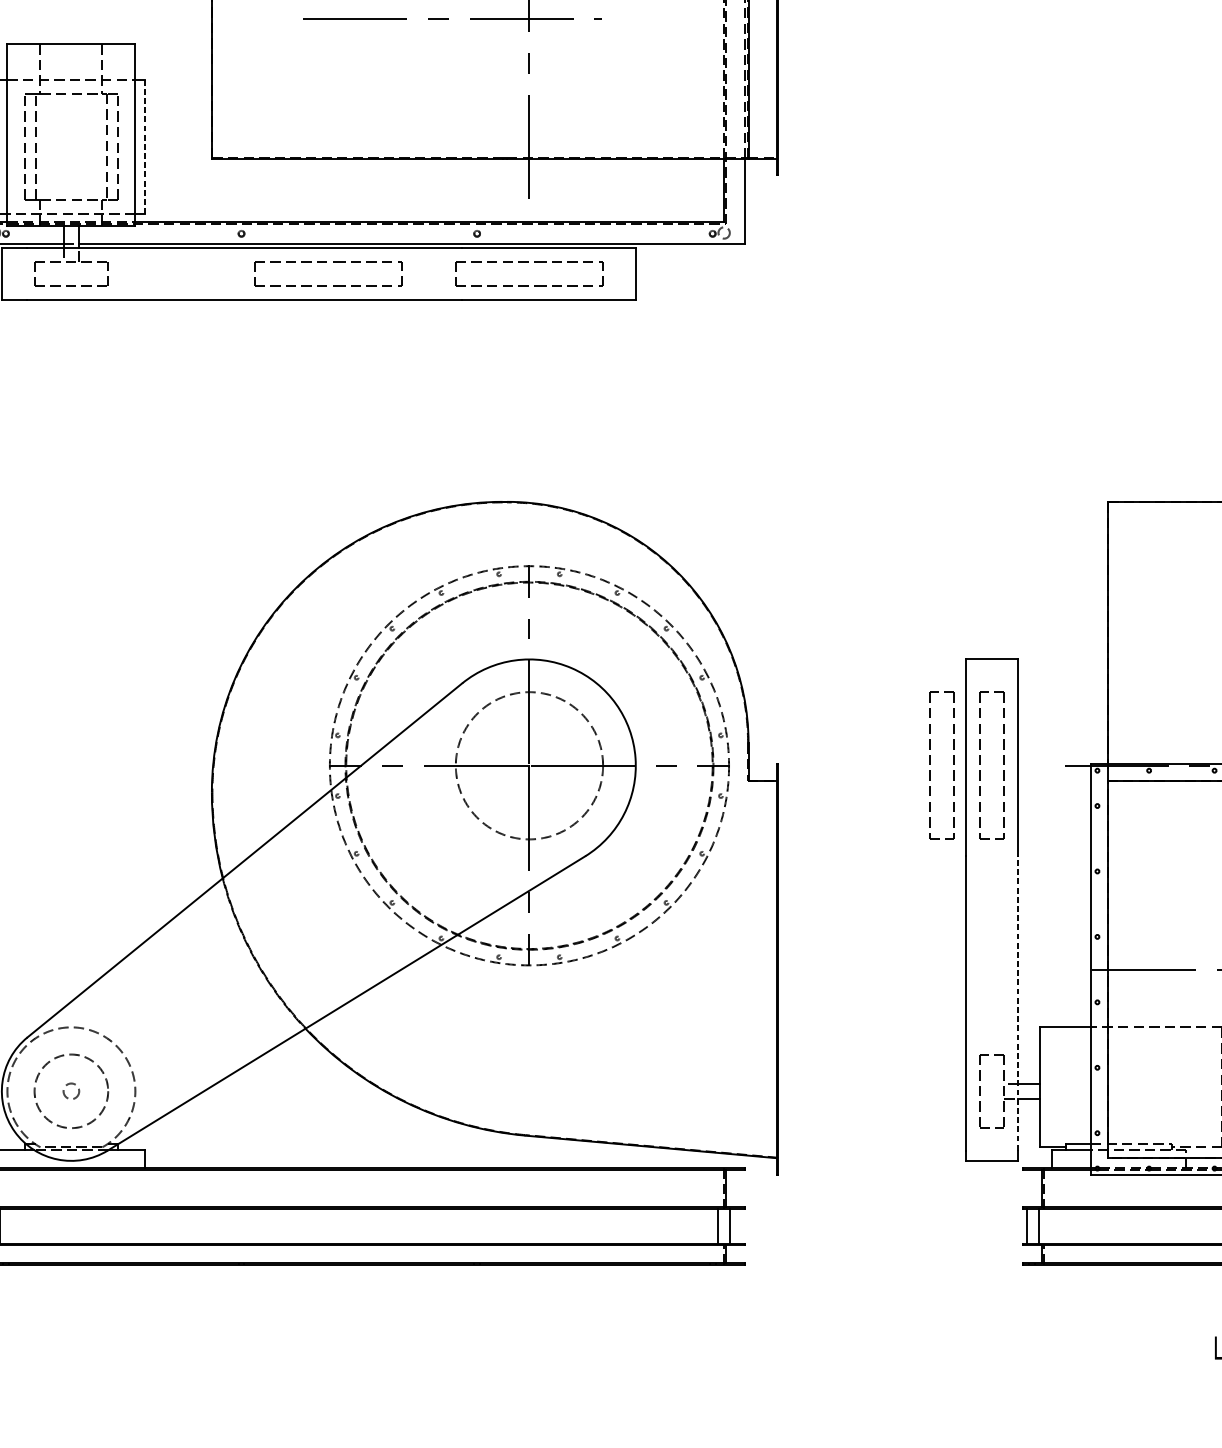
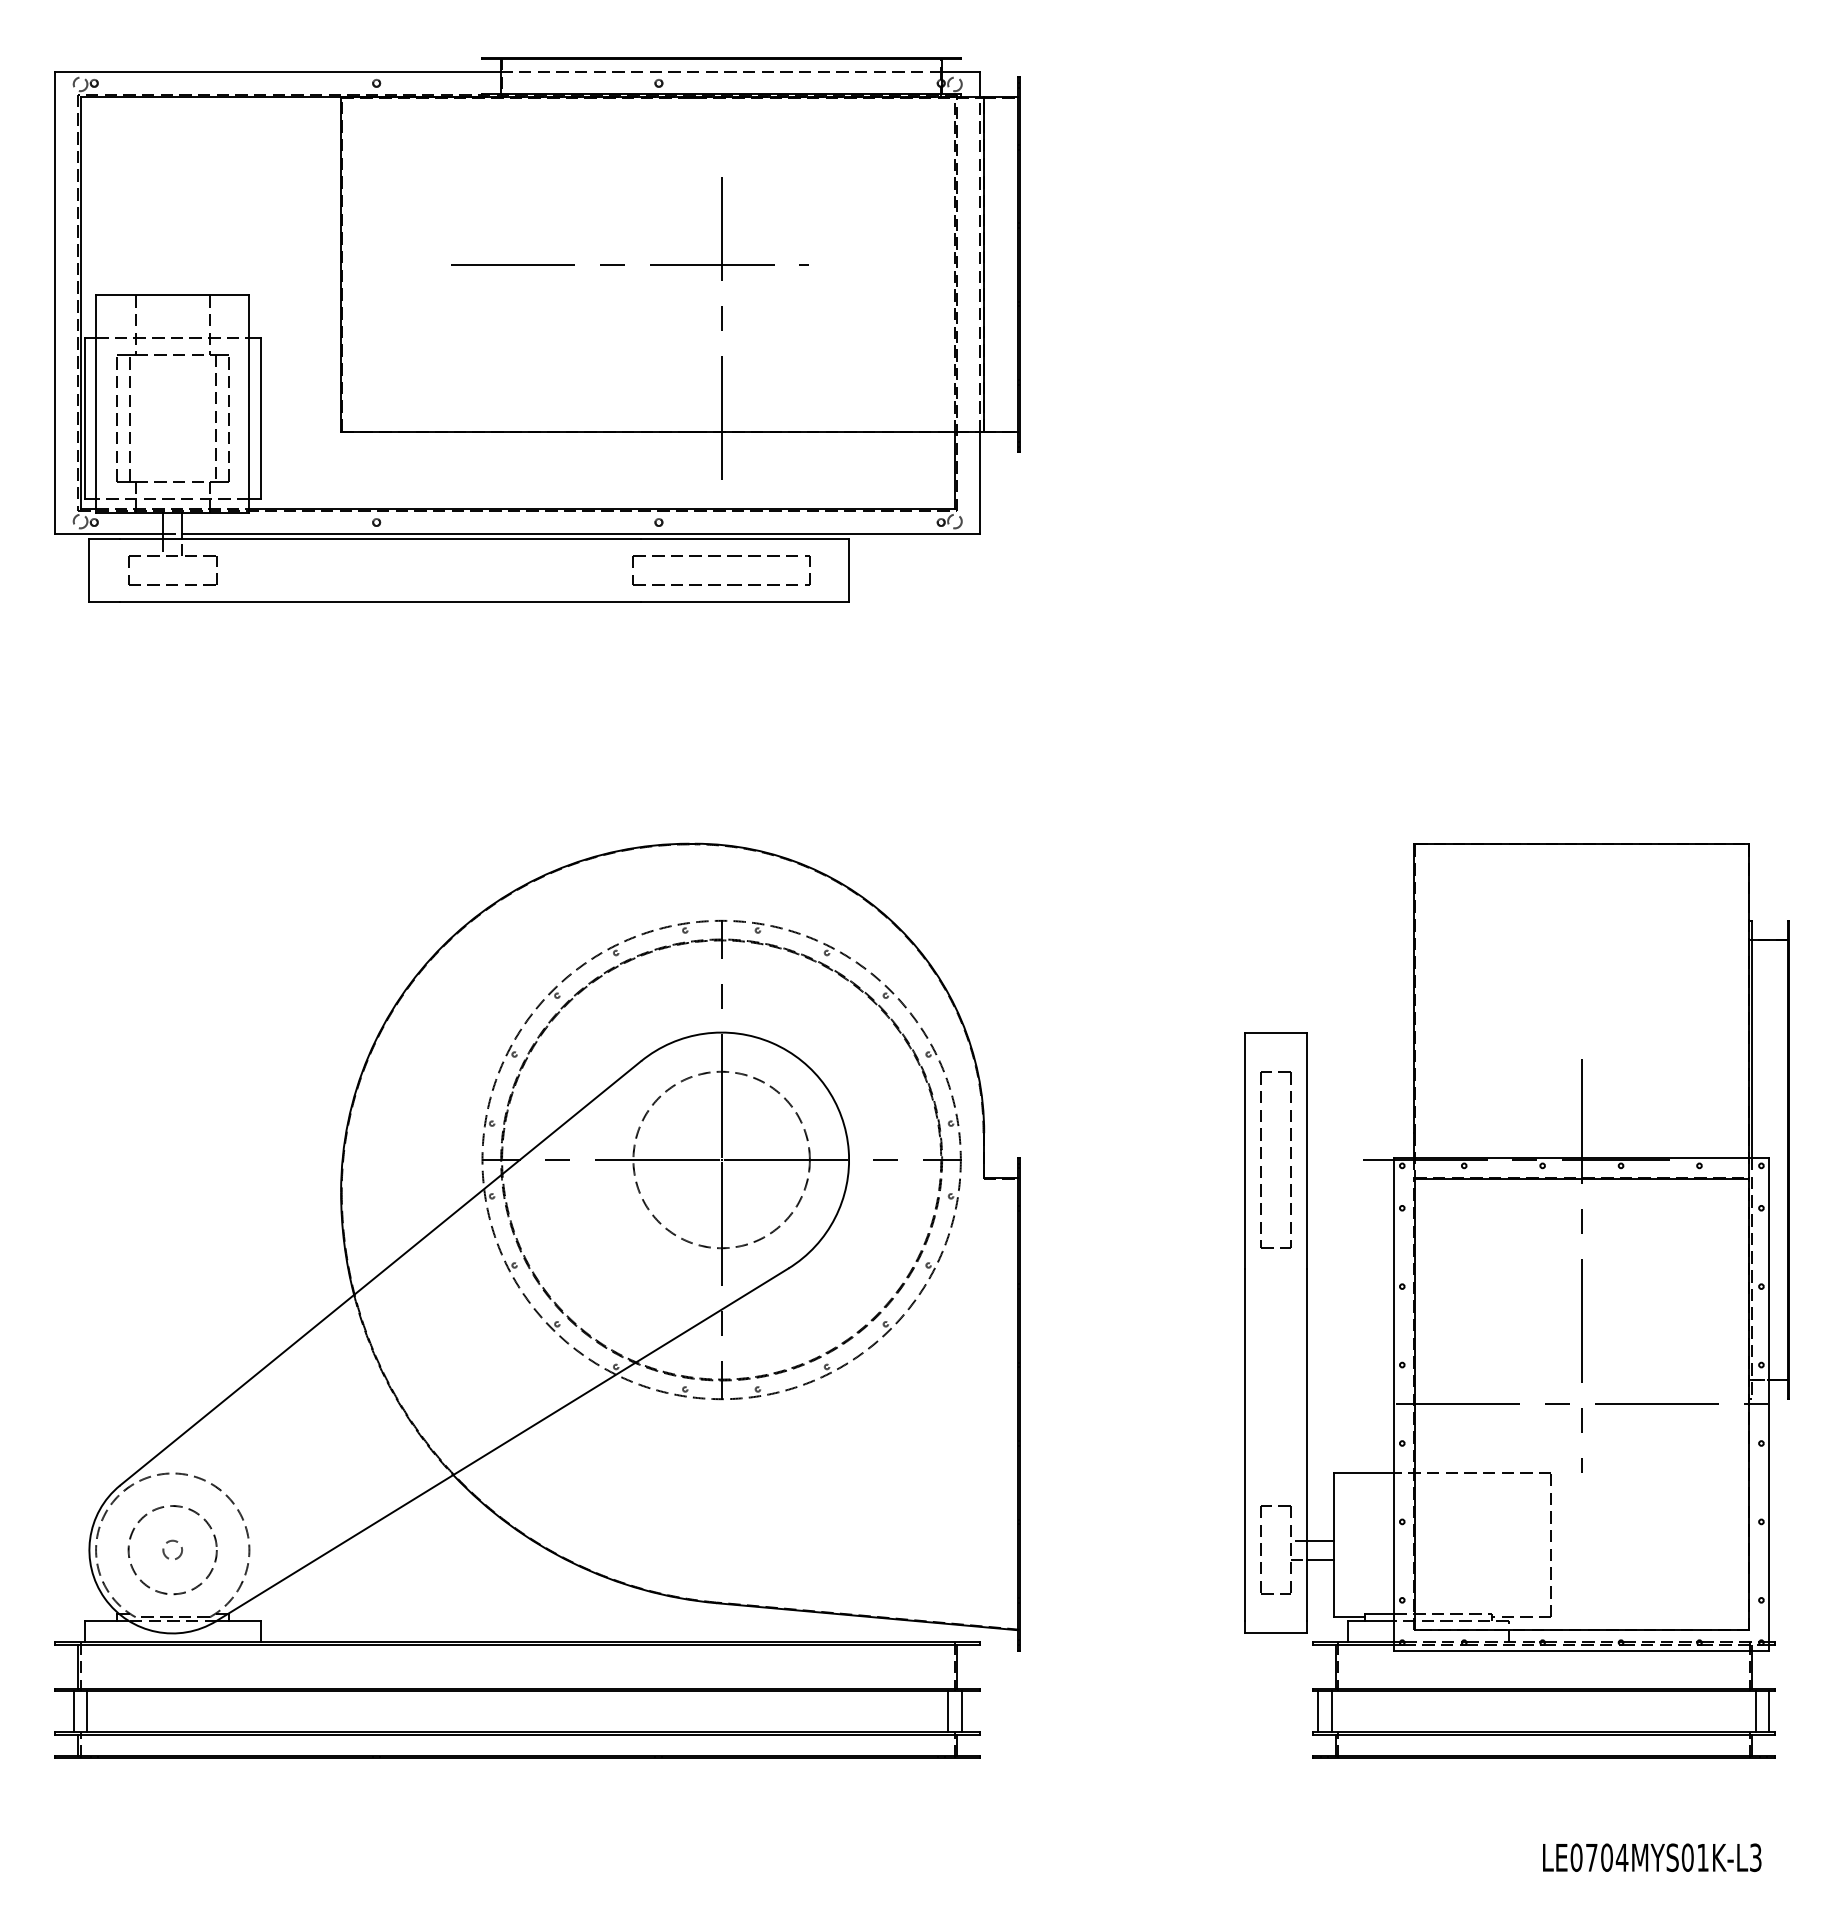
line: (144, 147) -> (260, 418), dashed -> solid
part: (327, 262) -> (479, 556), removed
part: (929, 764) -> (1201, 1158), removed
line: (1018, 1003) -> (1307, 1444), dashed -> solid

